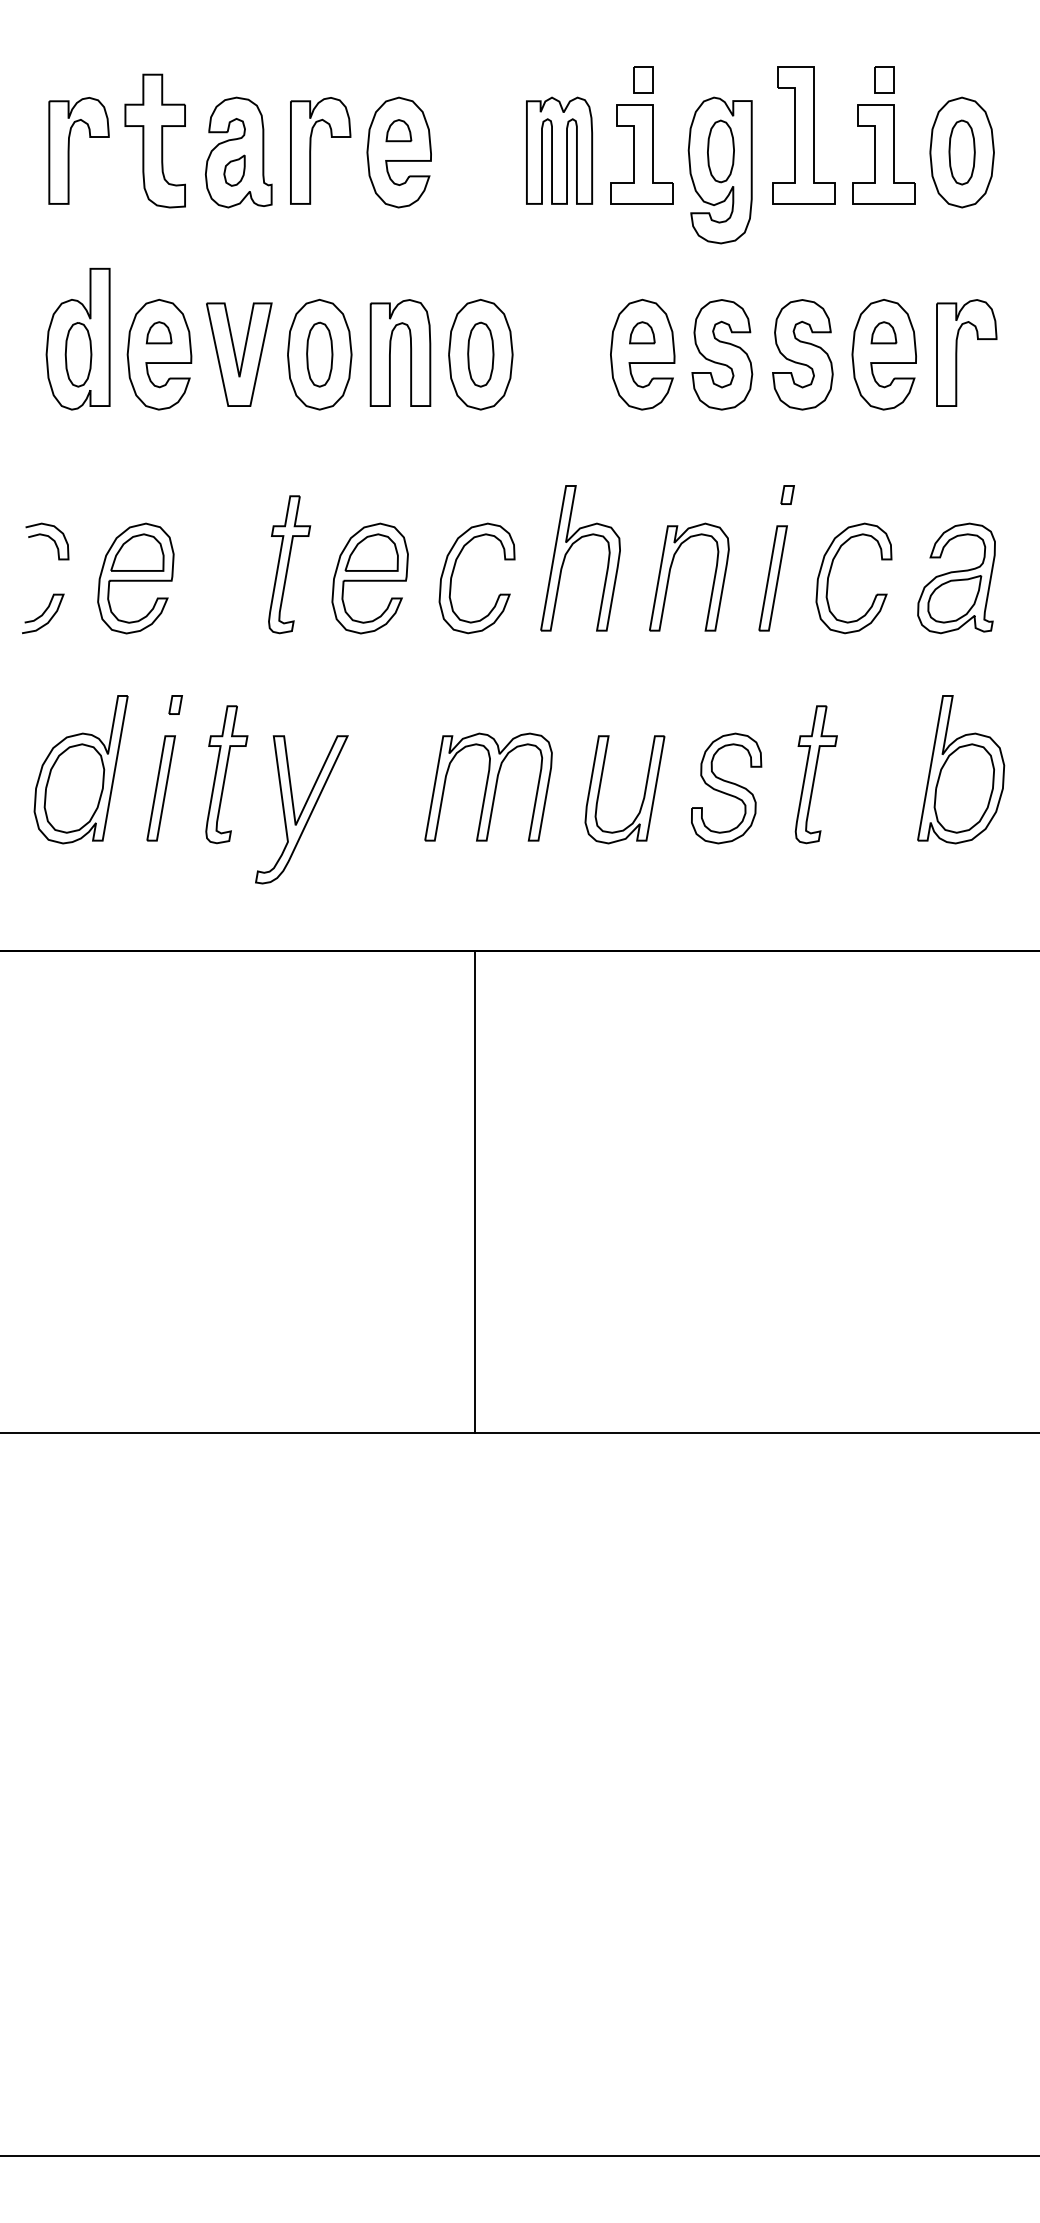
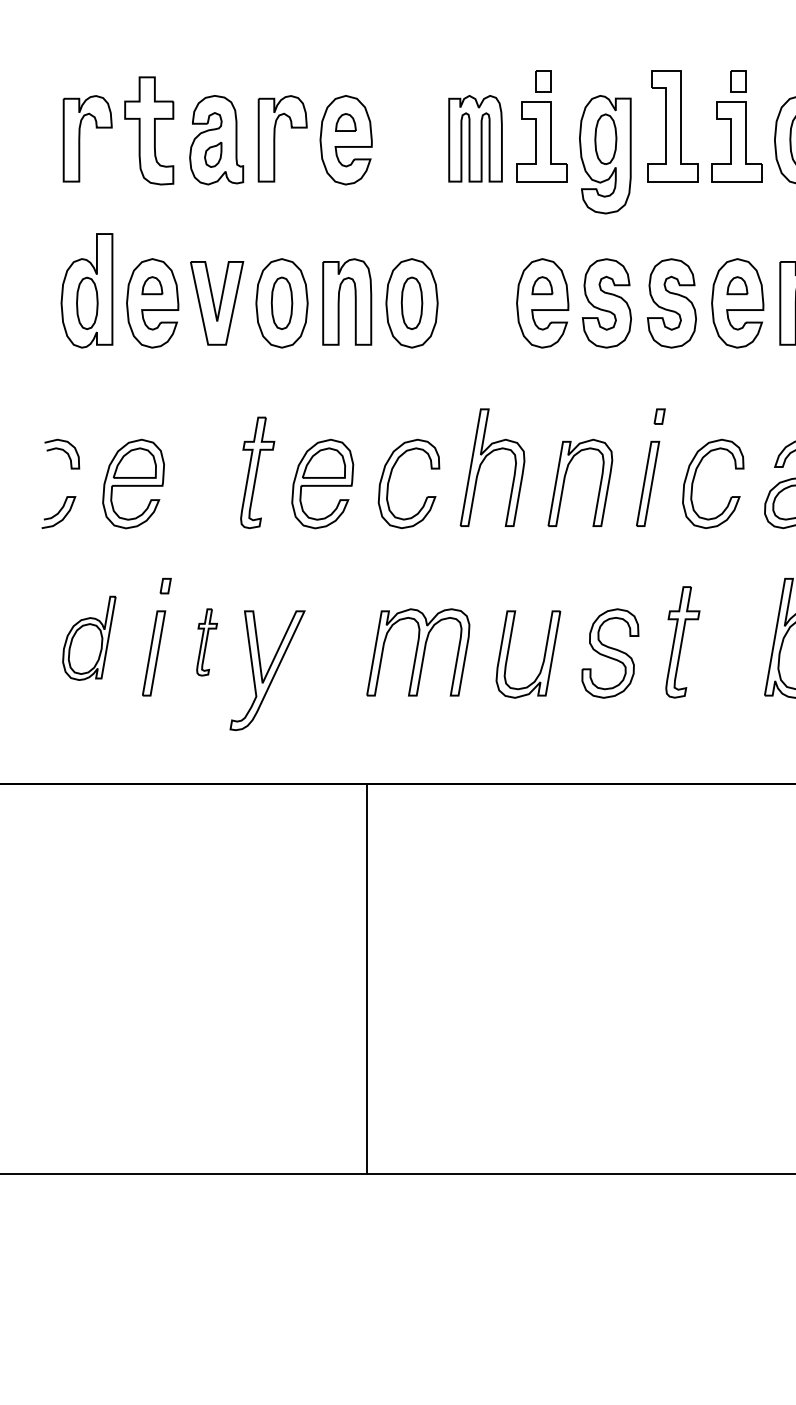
part: (80, 769) -> (88, 638), size x0.7
part: (226, 774) -> (206, 642), size x0.6
line: (475, 1191) -> (367, 978), moved

